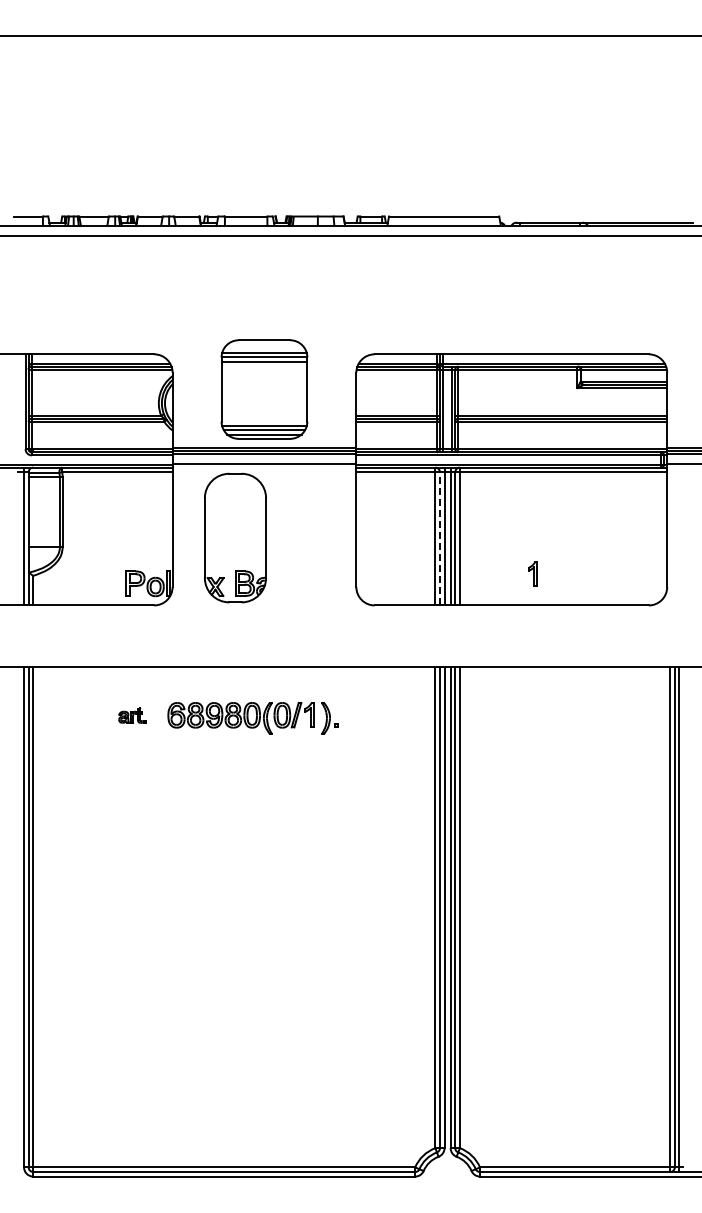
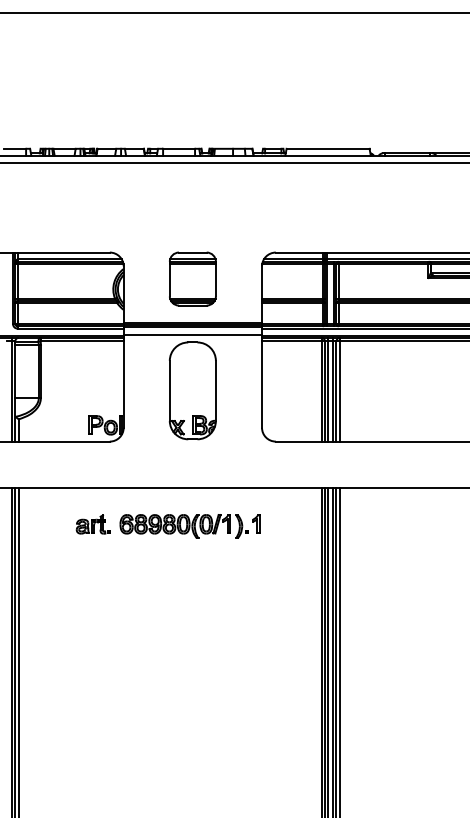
part: (264, 389) -> (192, 279), size x0.71
part: (235, 537) -> (192, 390), moved
line: (439, 538) -> (324, 391), dashed -> solid
part: (532, 573) -> (256, 523), moved
part: (132, 715) -> (93, 524), size x1.67

